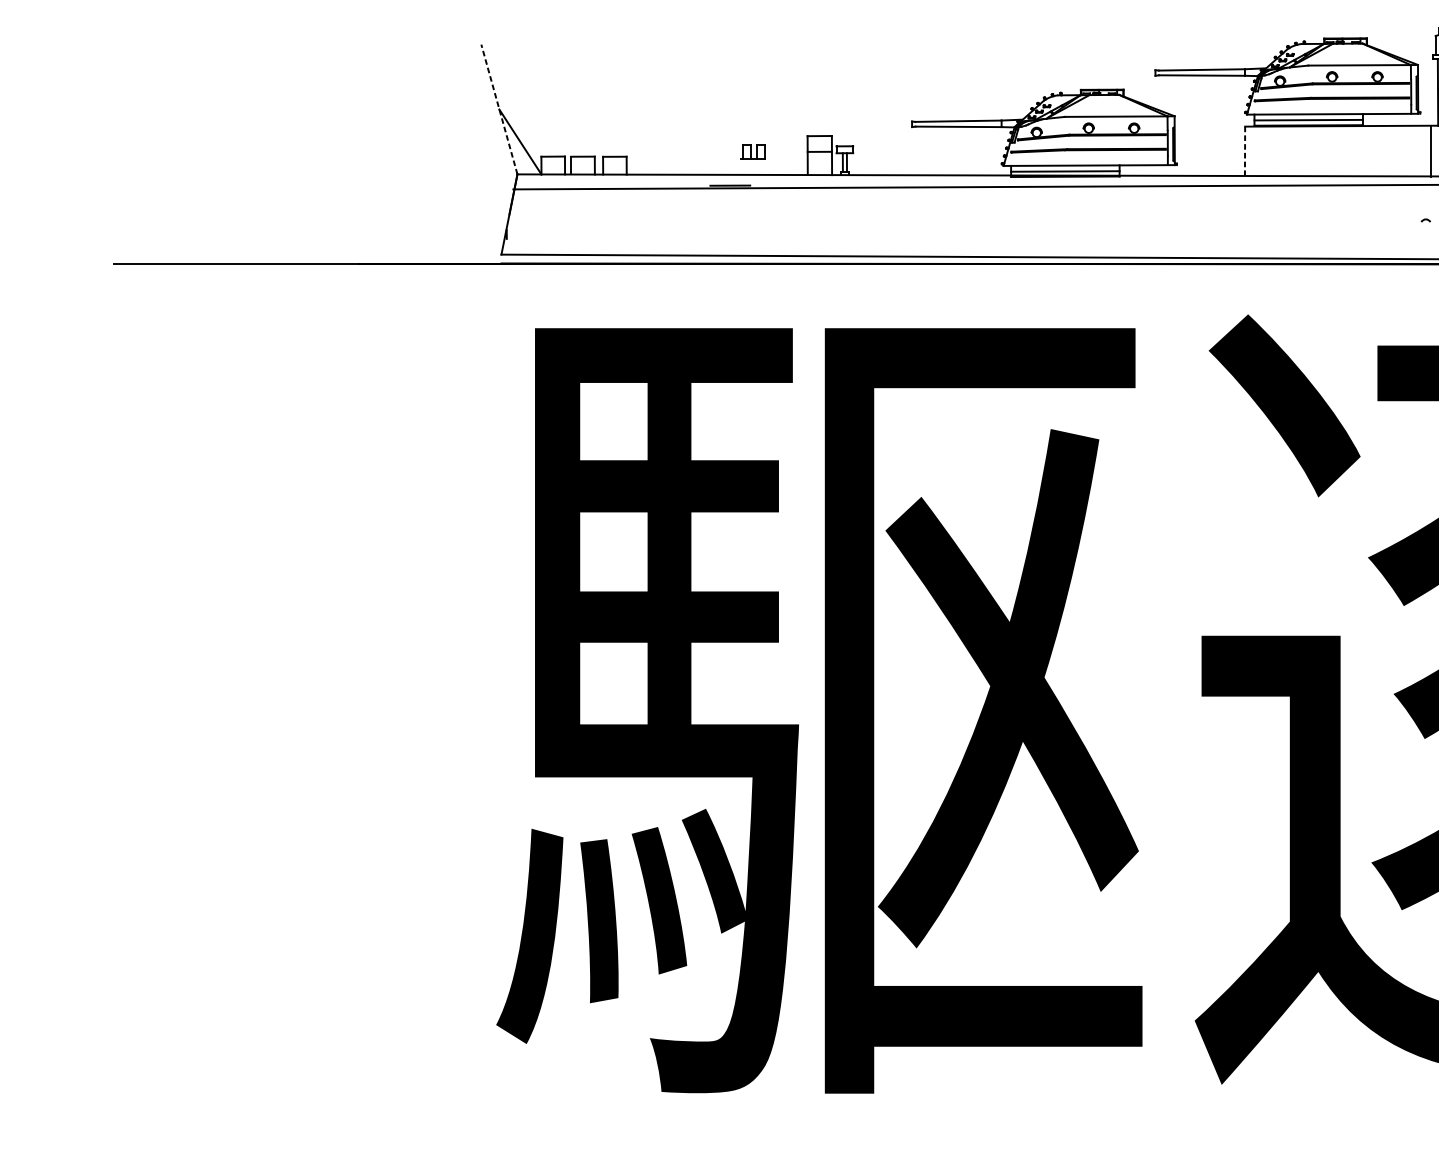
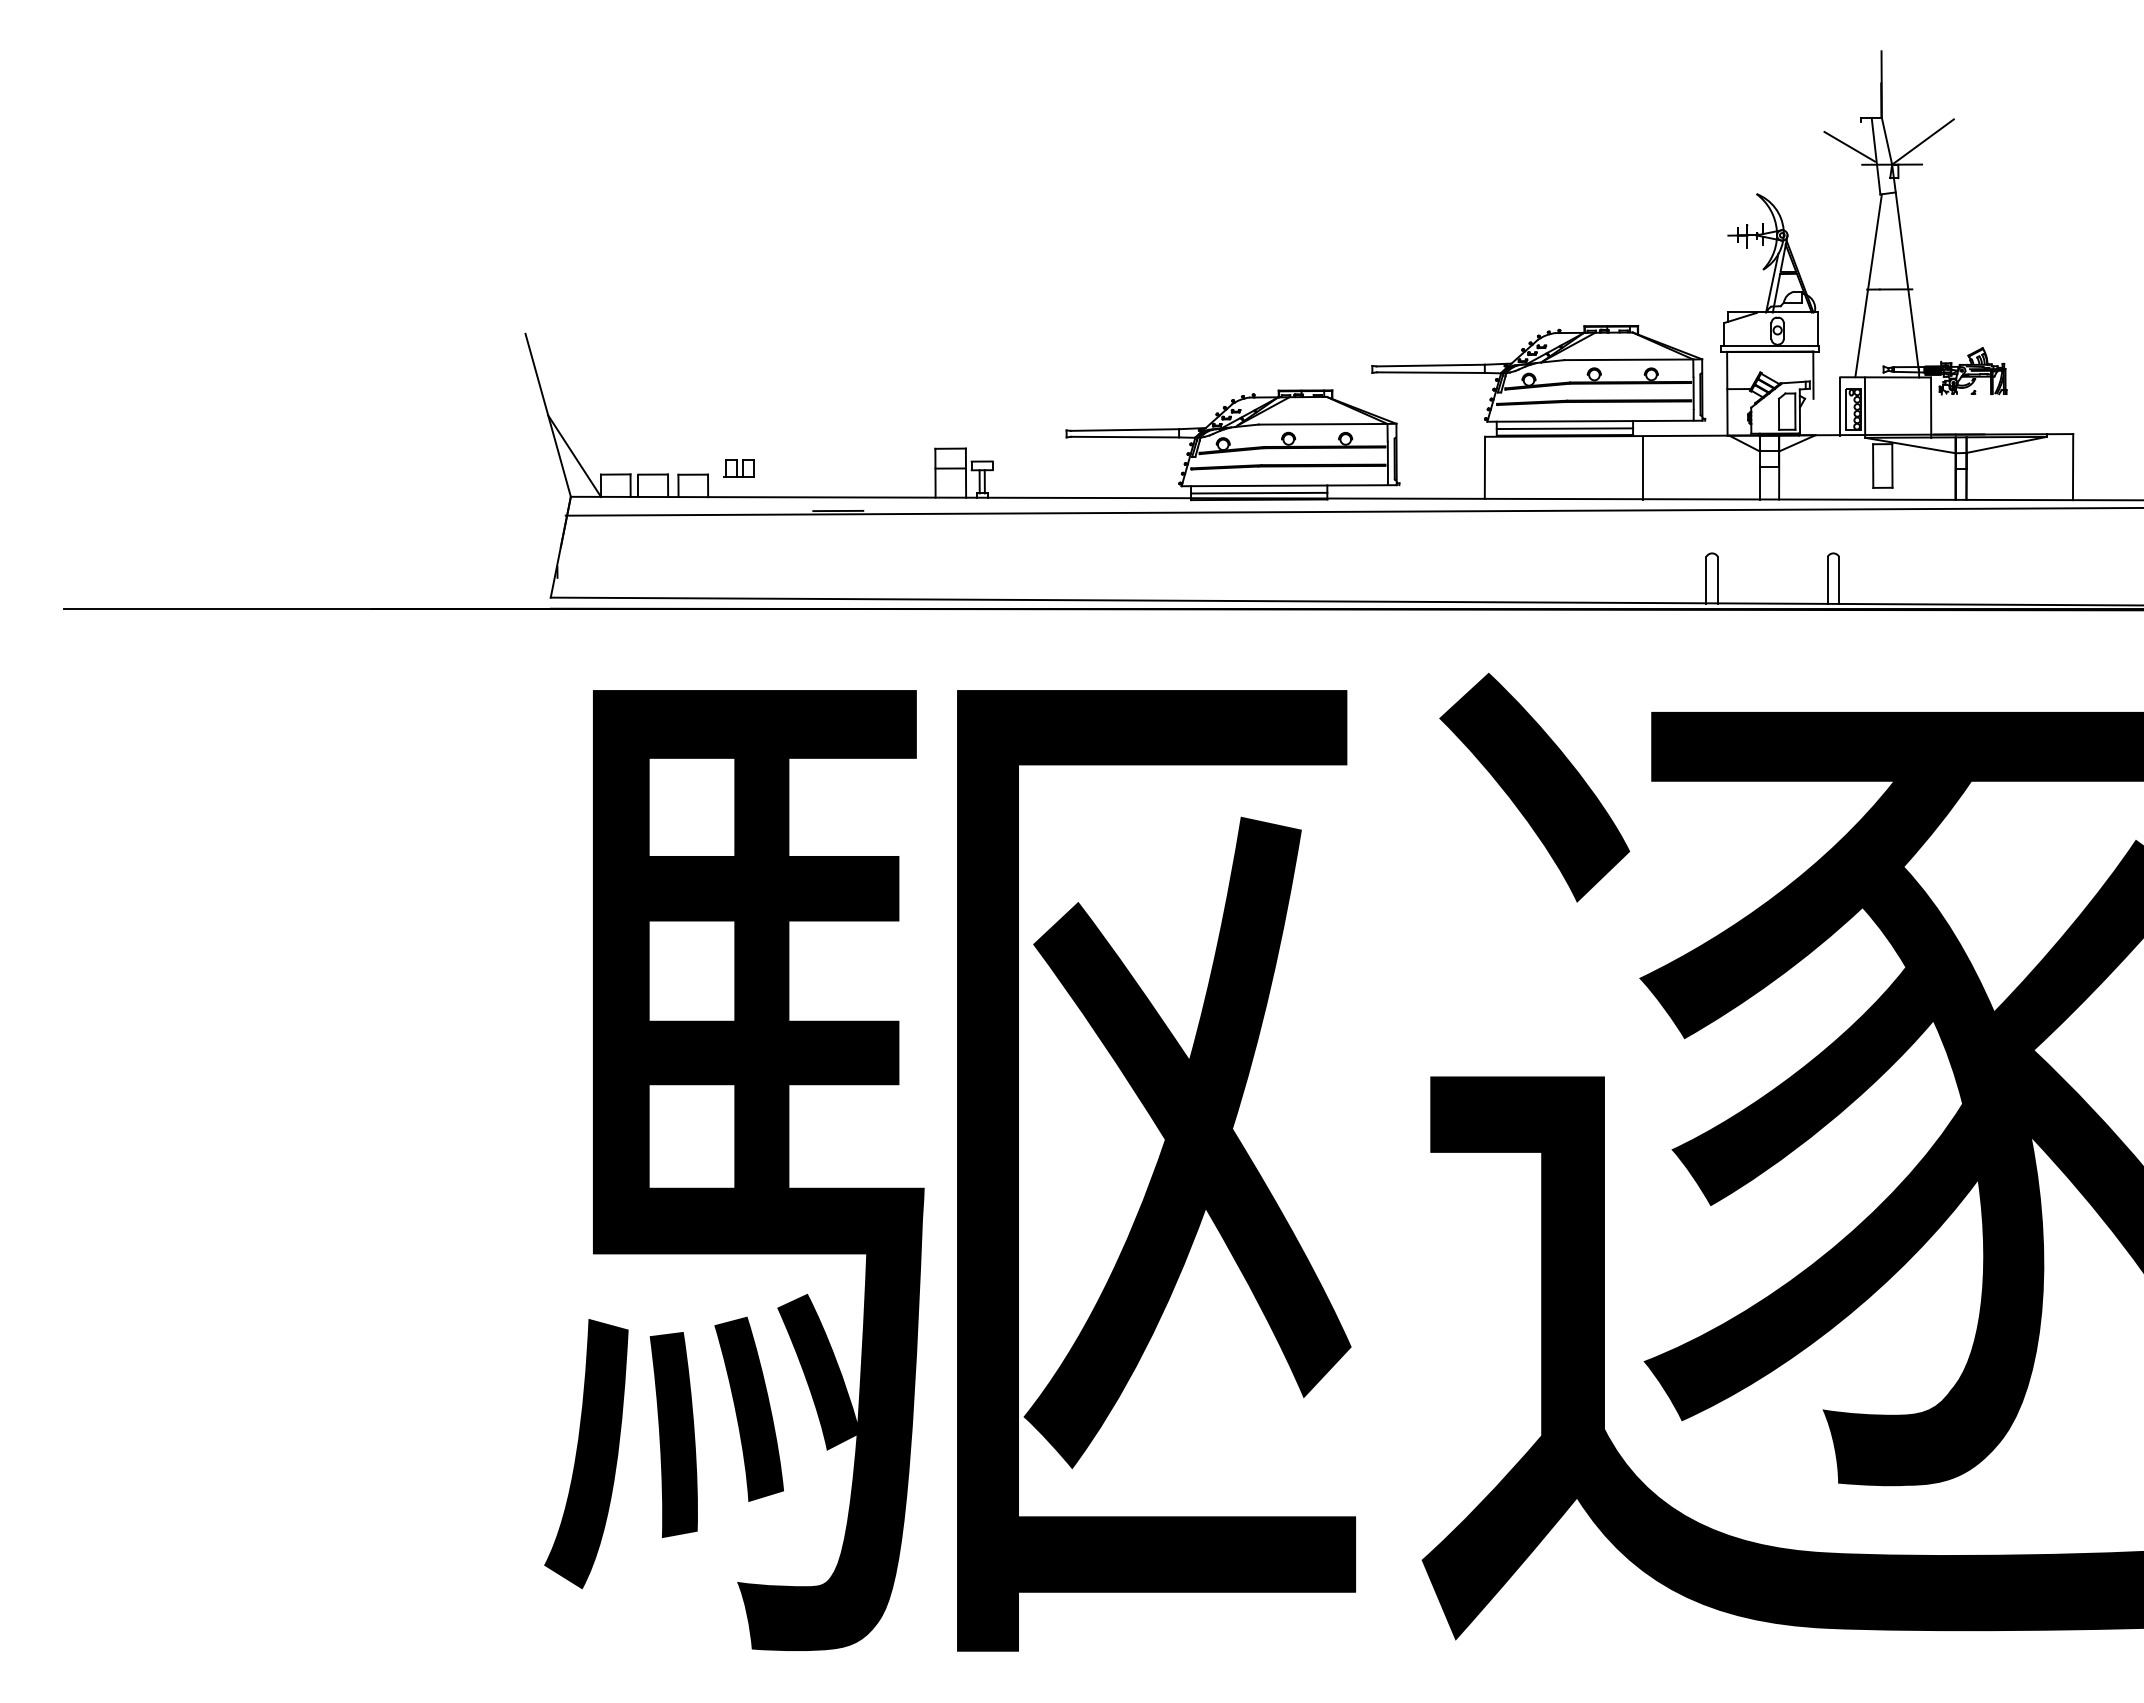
line: (499, 109) -> (548, 415), dashed -> solid
part: (752, 151) -> (738, 468), moved
line: (1244, 151) -> (1484, 468), dashed -> solid
line: (1430, 151) -> (1642, 467), moved
line: (1421, 240) -> (1706, 580), added
line: (1430, 240) -> (1717, 580), added

